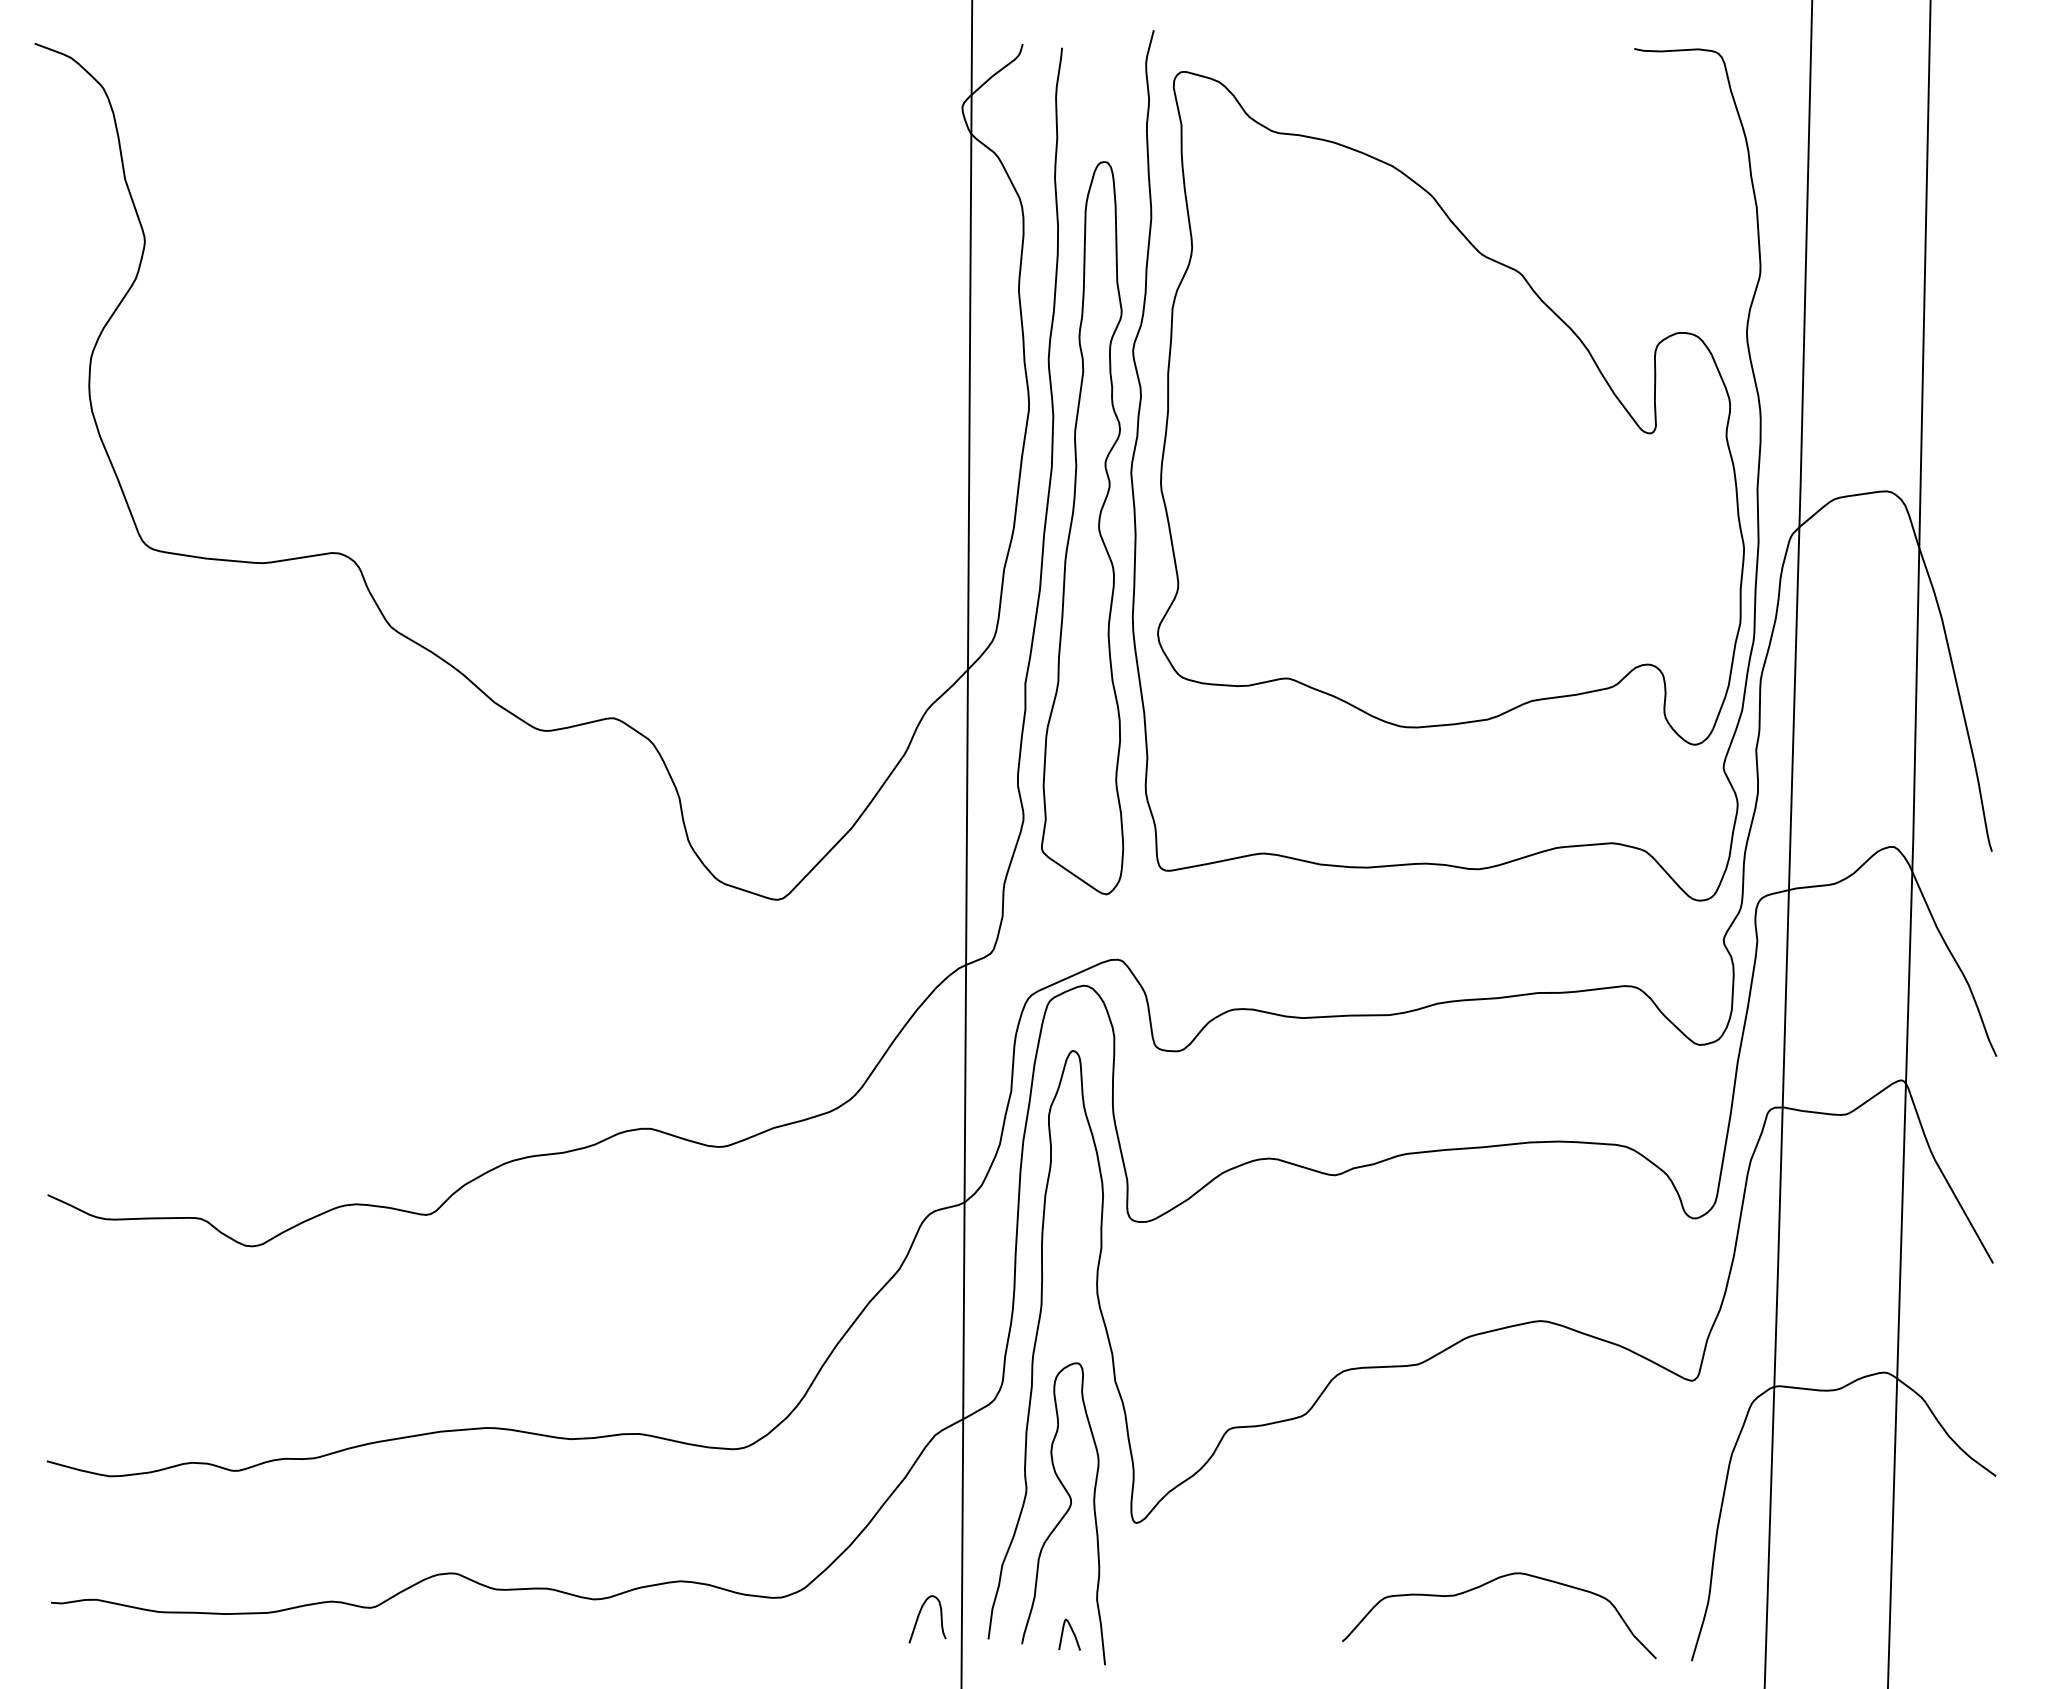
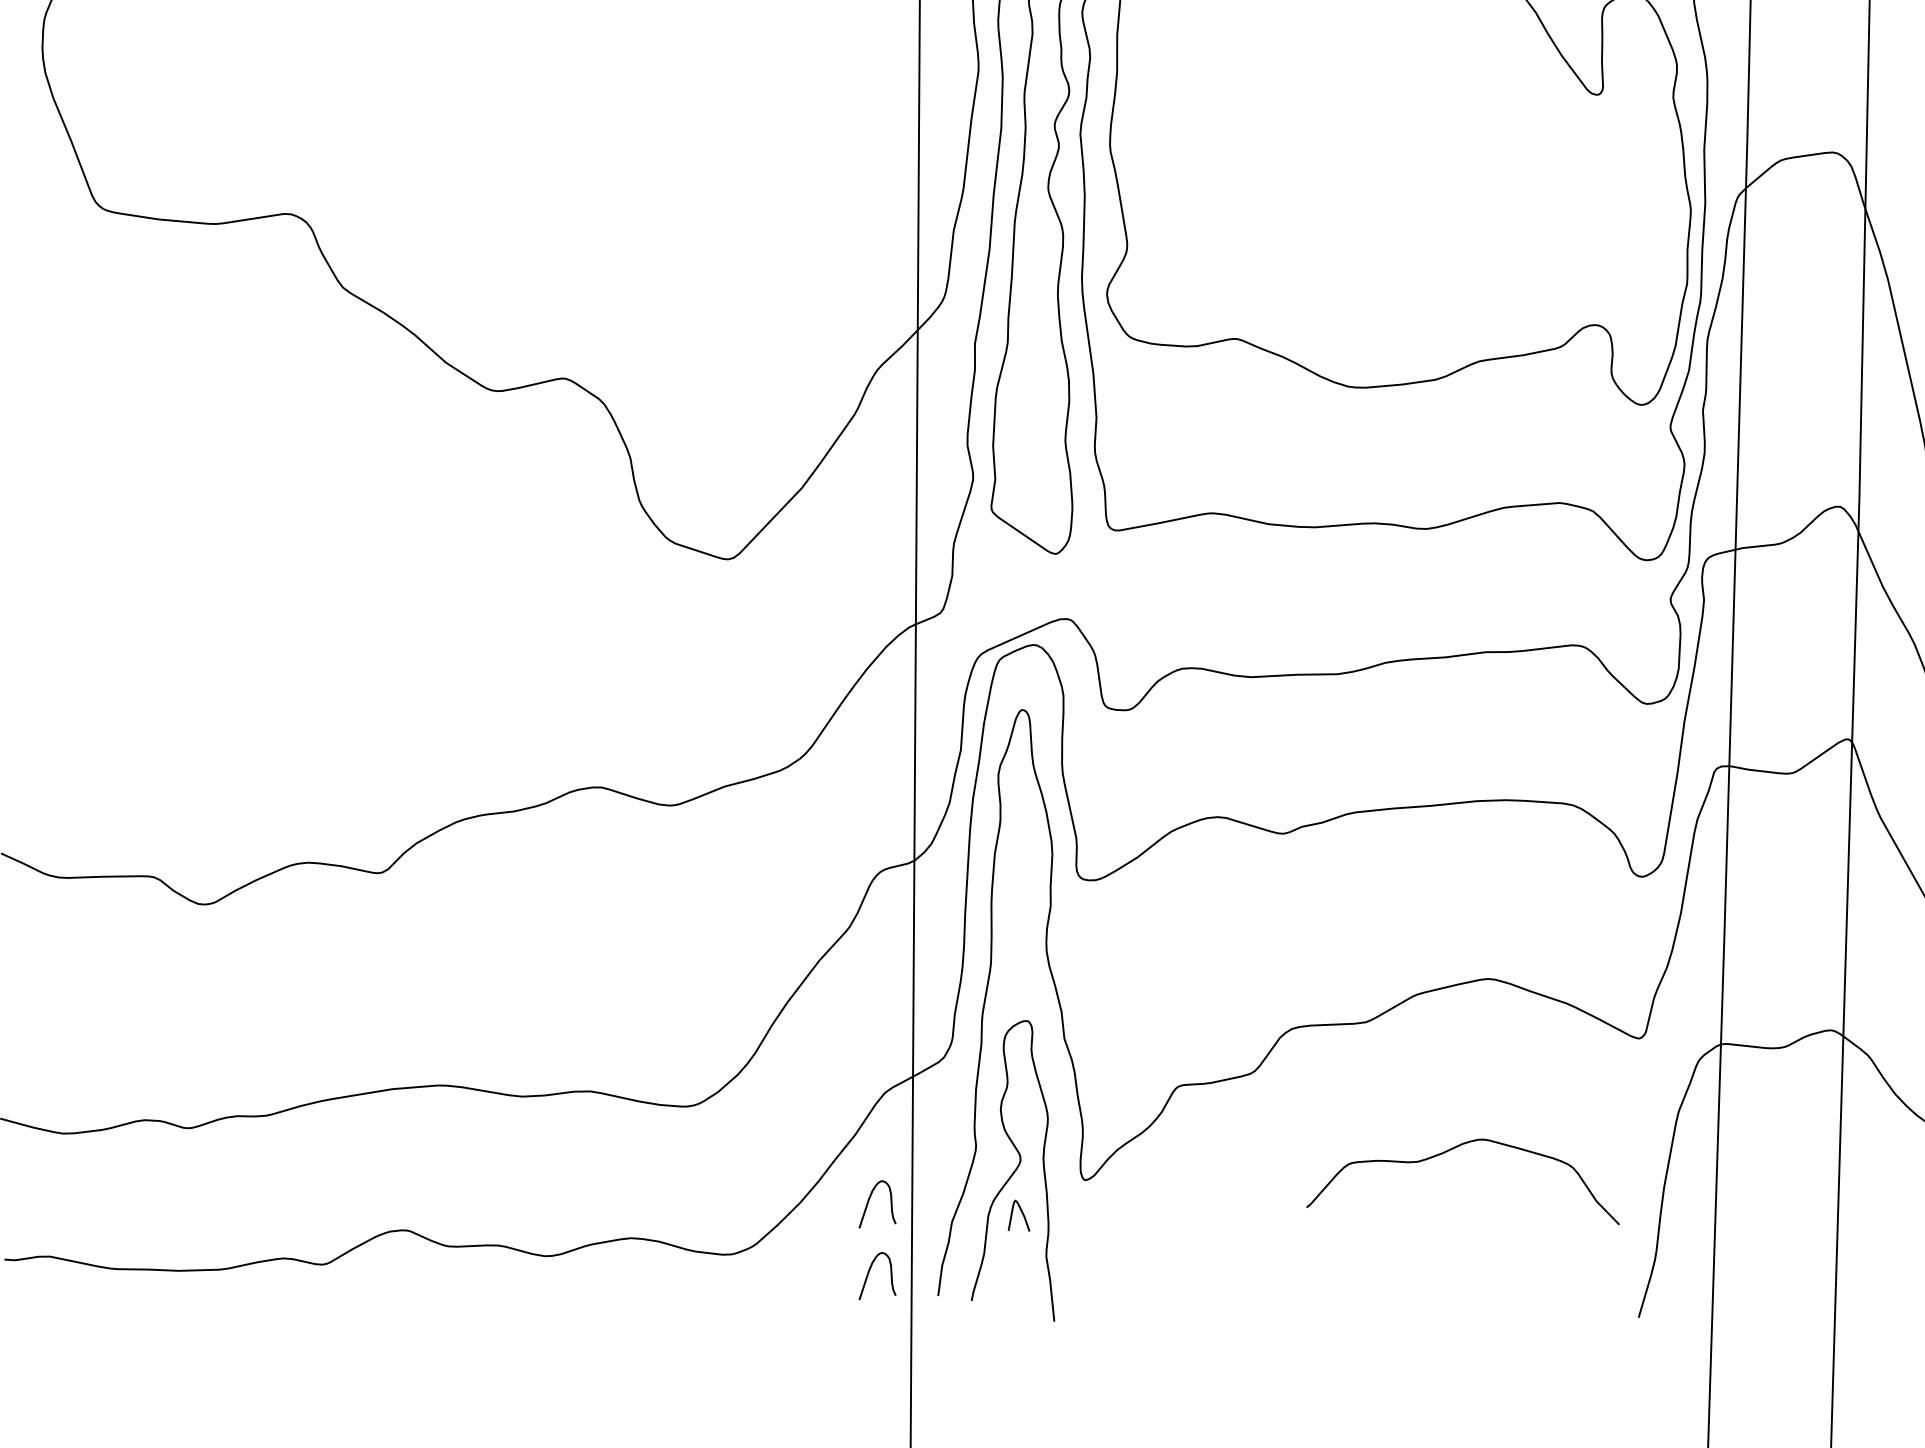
curve: (919, 1544) -> (869, 1201), added
curve: (1489, 1583) -> (1453, 1149), moved
curve: (1072, 1633) -> (1021, 1214), moved

